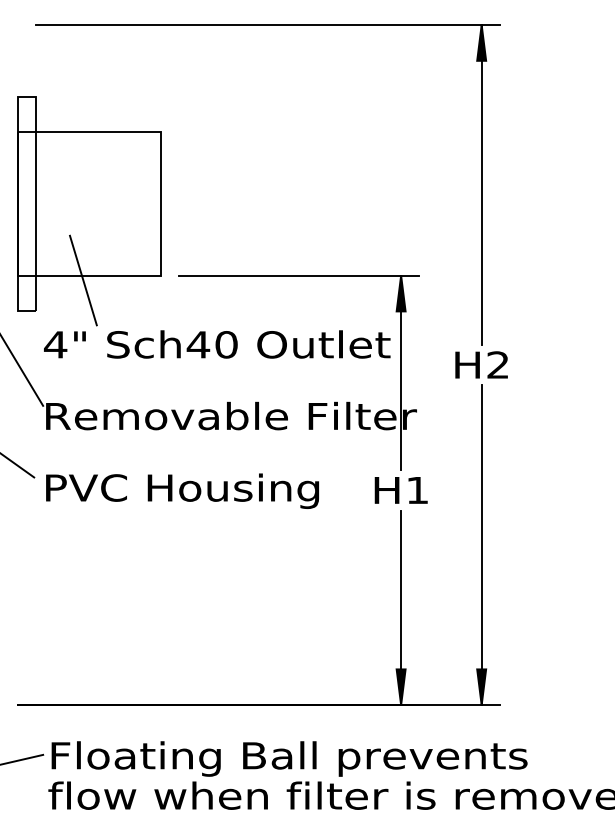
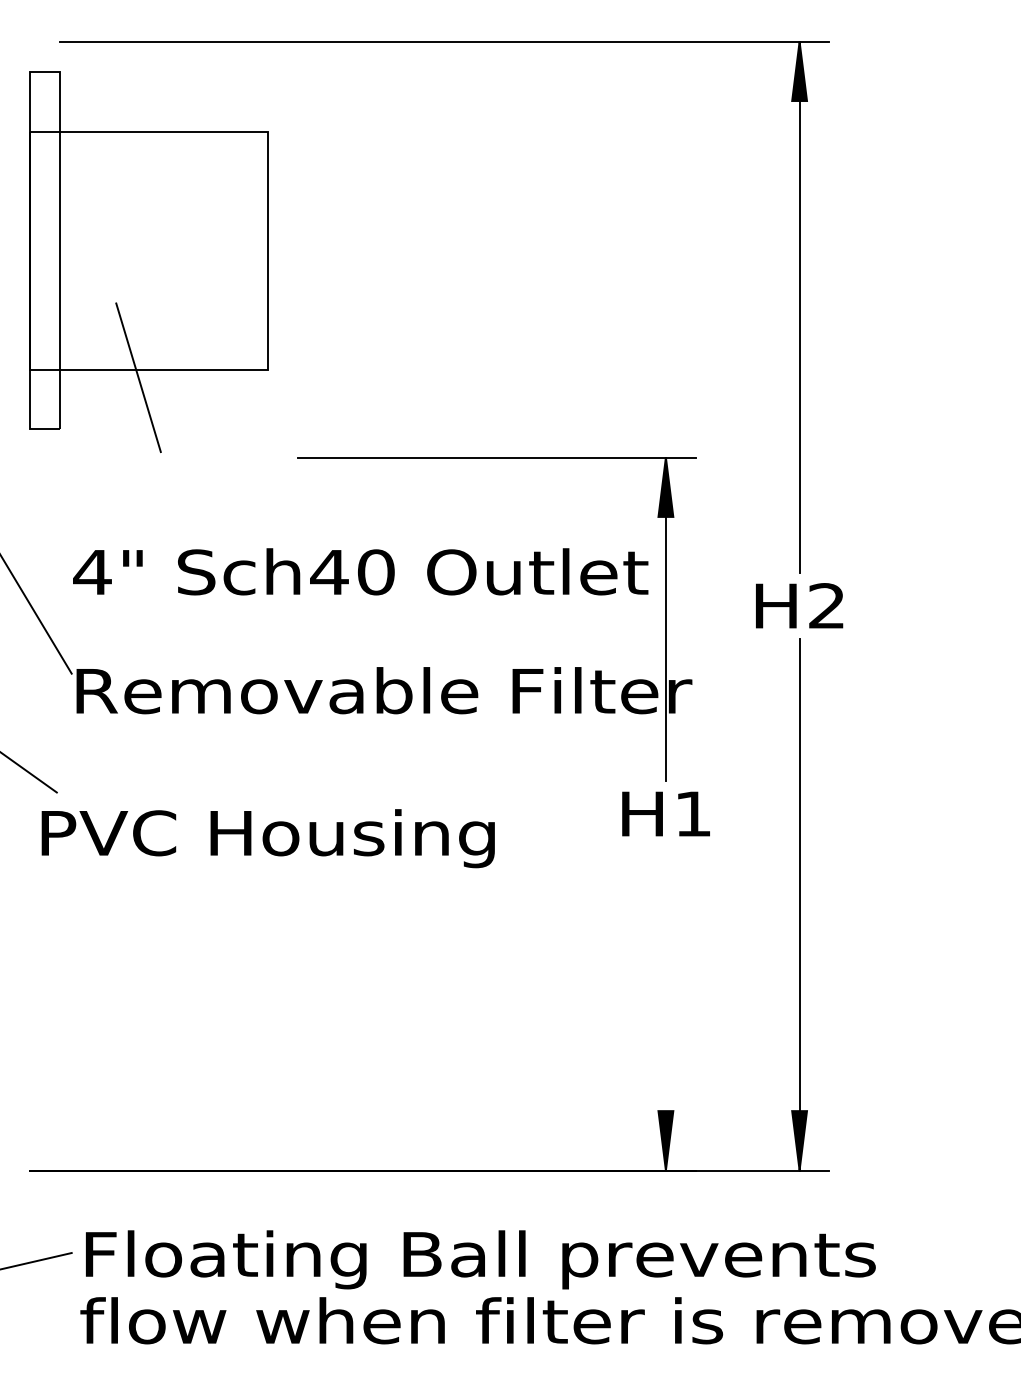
part: (89, 211) -> (148, 263), moved
text: (182, 490) -> (268, 837), moved
line: (401, 607) -> (666, 1008), removed

